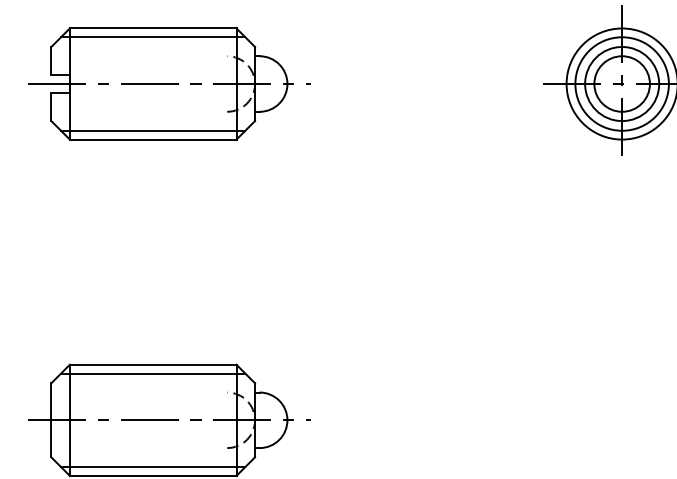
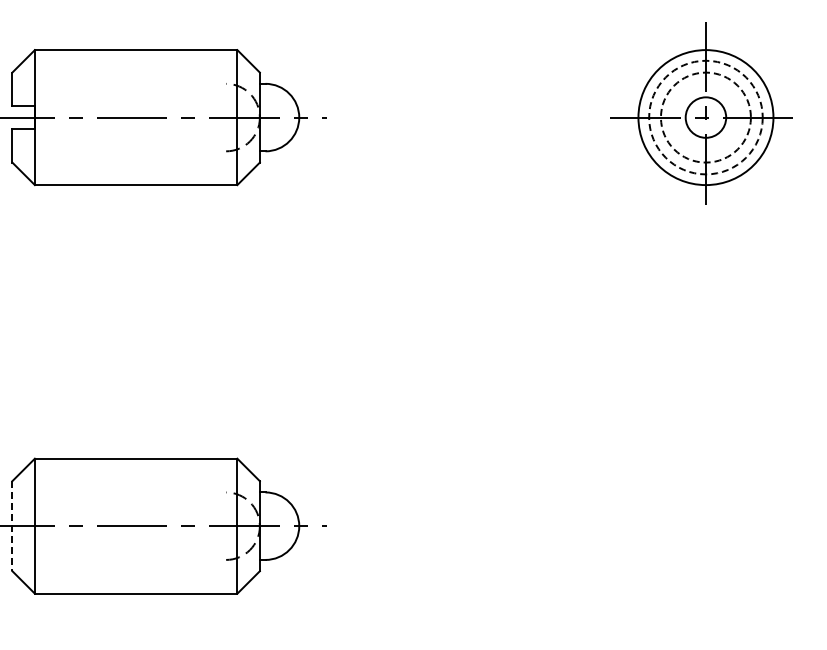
line: (153, 37) -> (136, 60), removed
circle: (621, 83) -> (705, 117), size x0.6
circle: (621, 83) -> (705, 117), solid -> dashed
circle: (621, 83) -> (705, 117), solid -> dashed
line: (153, 130) -> (136, 174), removed
line: (153, 373) -> (136, 469), removed
line: (51, 420) -> (12, 526), solid -> dashed
line: (153, 467) -> (136, 583), removed

